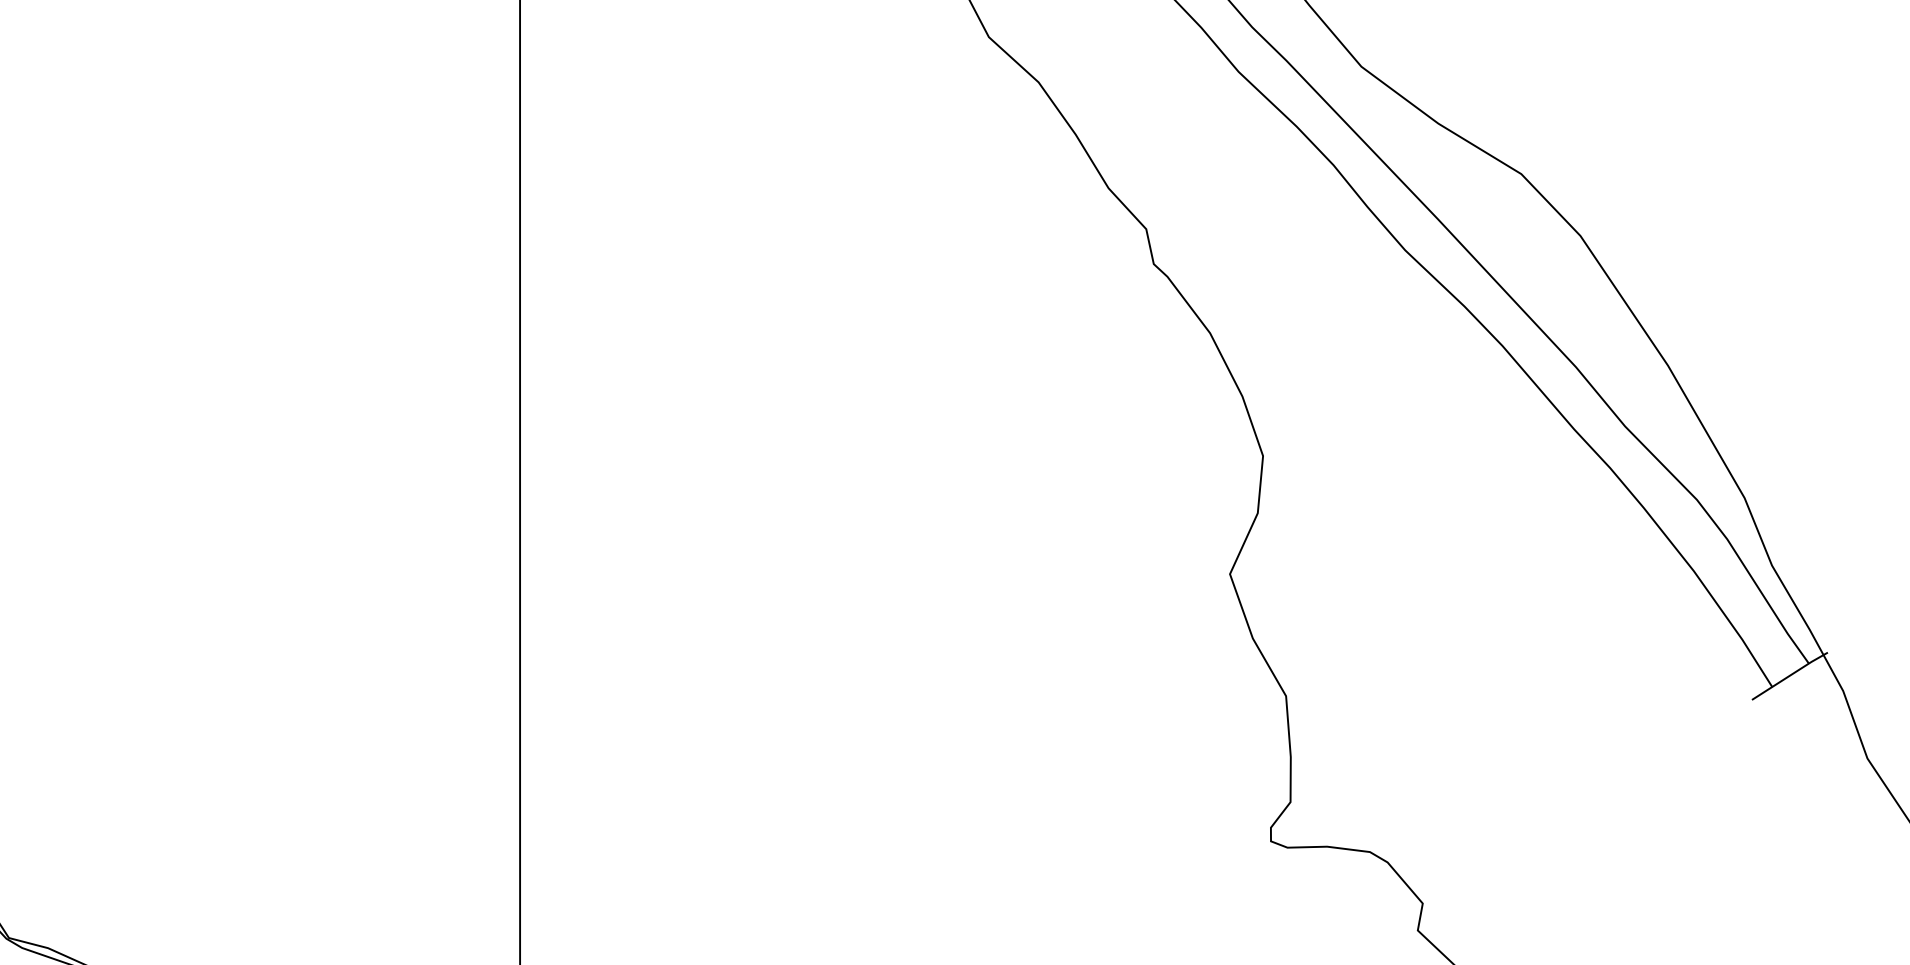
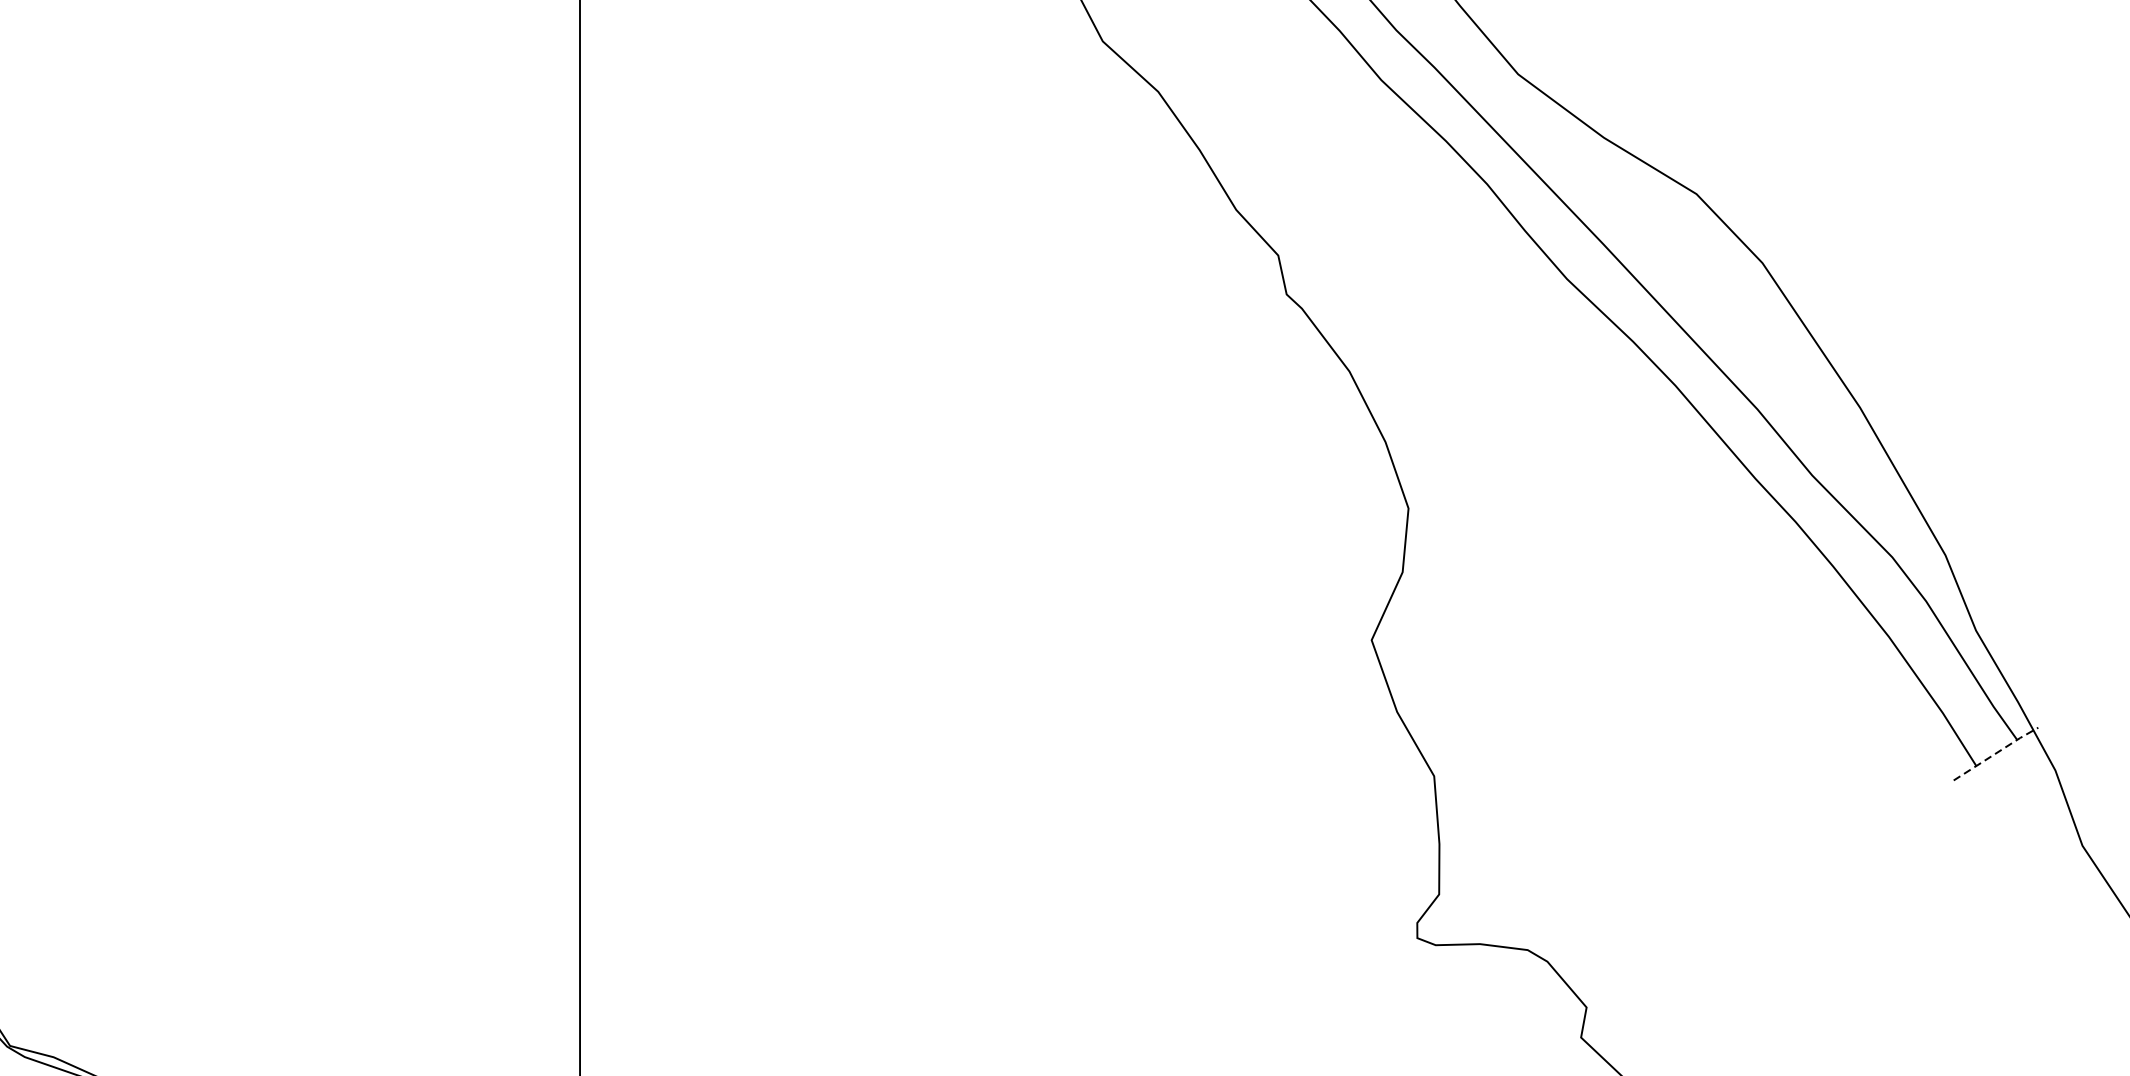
line: (1790, 675) -> (1996, 753), solid -> dashed

